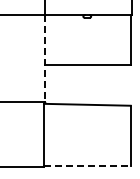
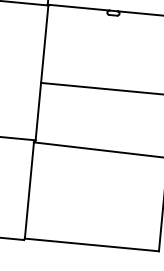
line: (45, 59) -> (42, 73), dashed -> solid
line: (87, 165) -> (91, 244), dashed -> solid

